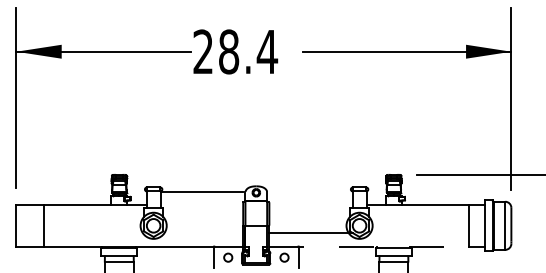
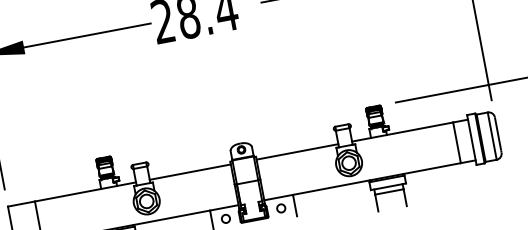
line: (201, 192) -> (189, 172), moved
line: (310, 233) -> (297, 152), moved
line: (369, 246) -> (362, 181), dashed -> solid

